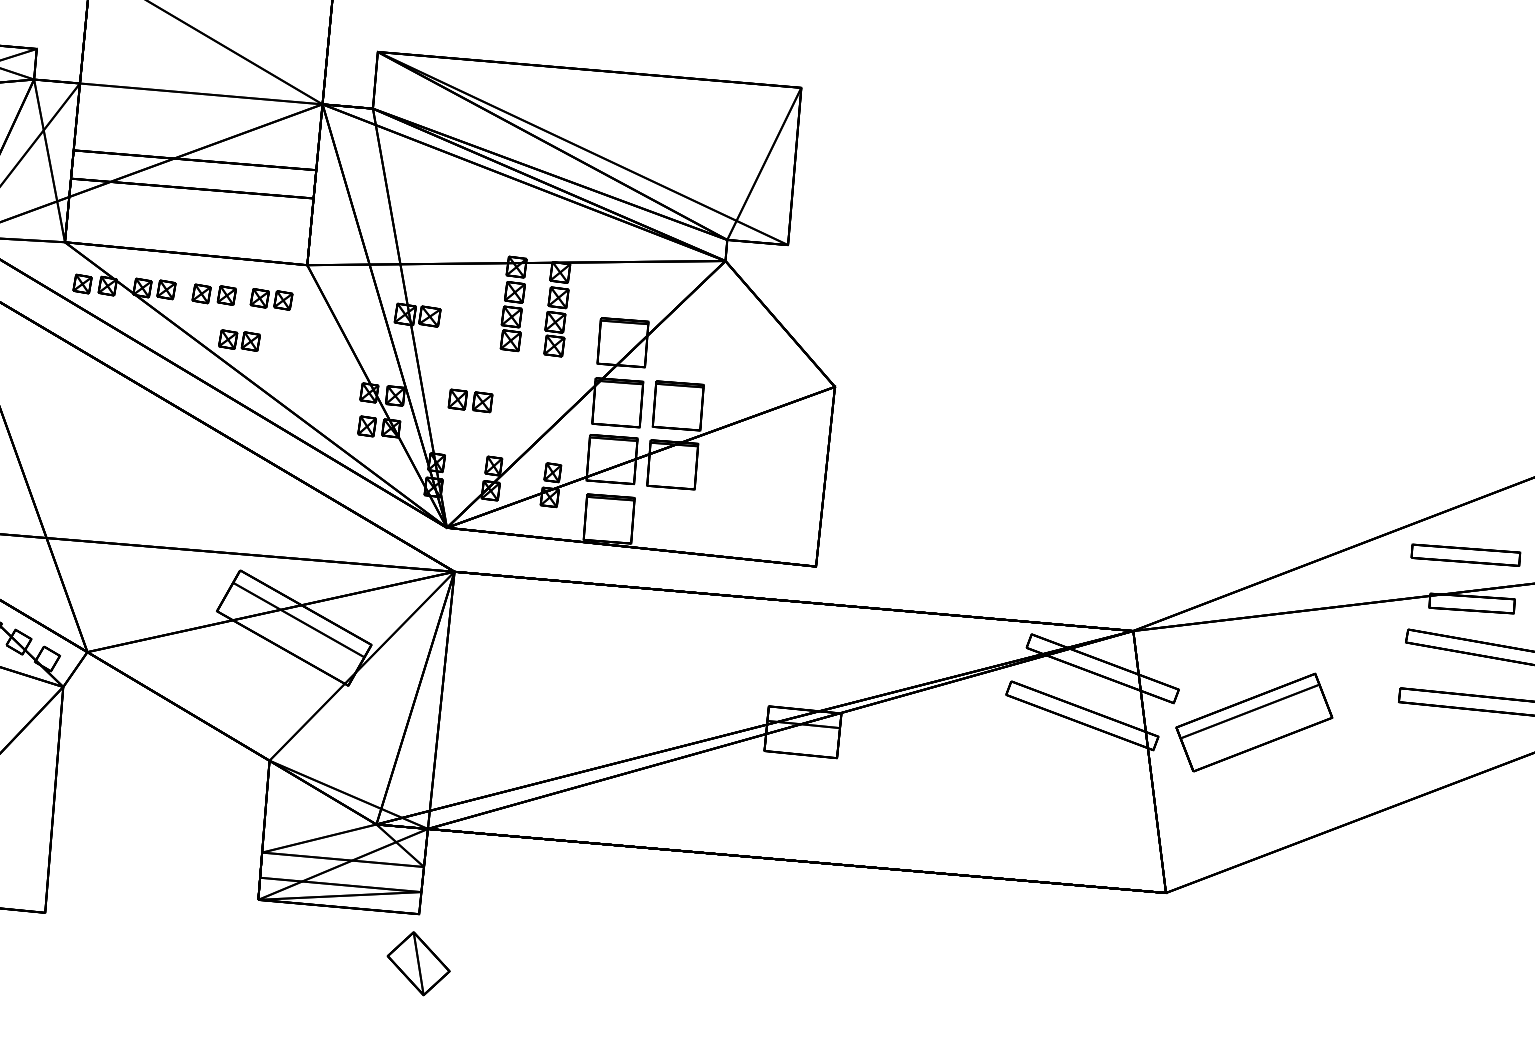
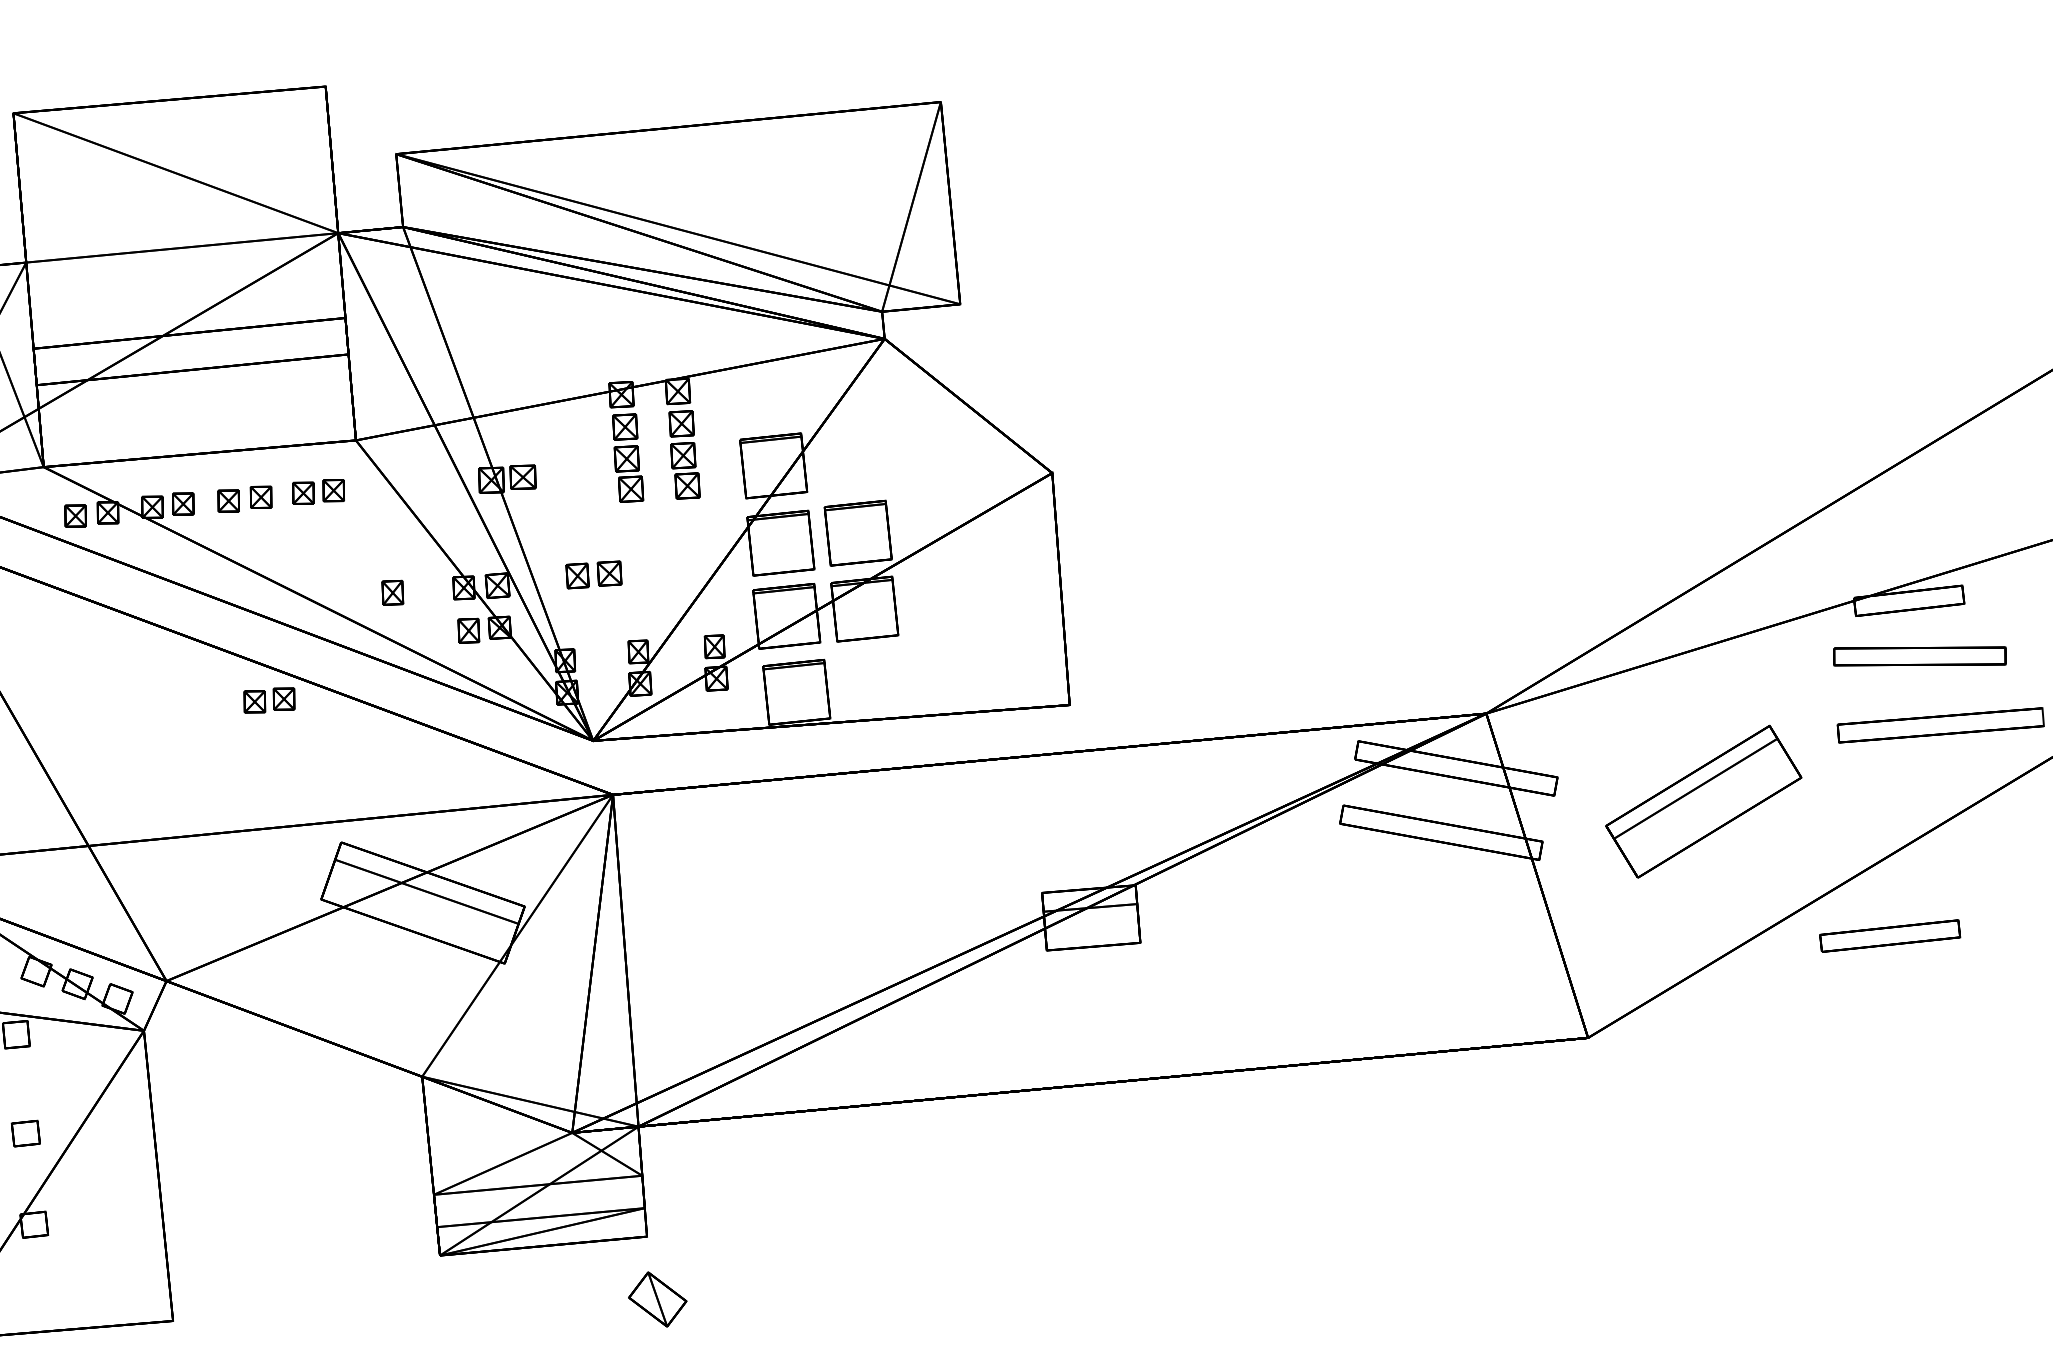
part: (239, 340) -> (269, 700), moved
part: (314, 386) -> (392, 592), added
part: (1466, 554) -> (1890, 935), moved
part: (1254, 722) -> (1703, 801), moved
part: (418, 963) -> (657, 1299), size x0.7

